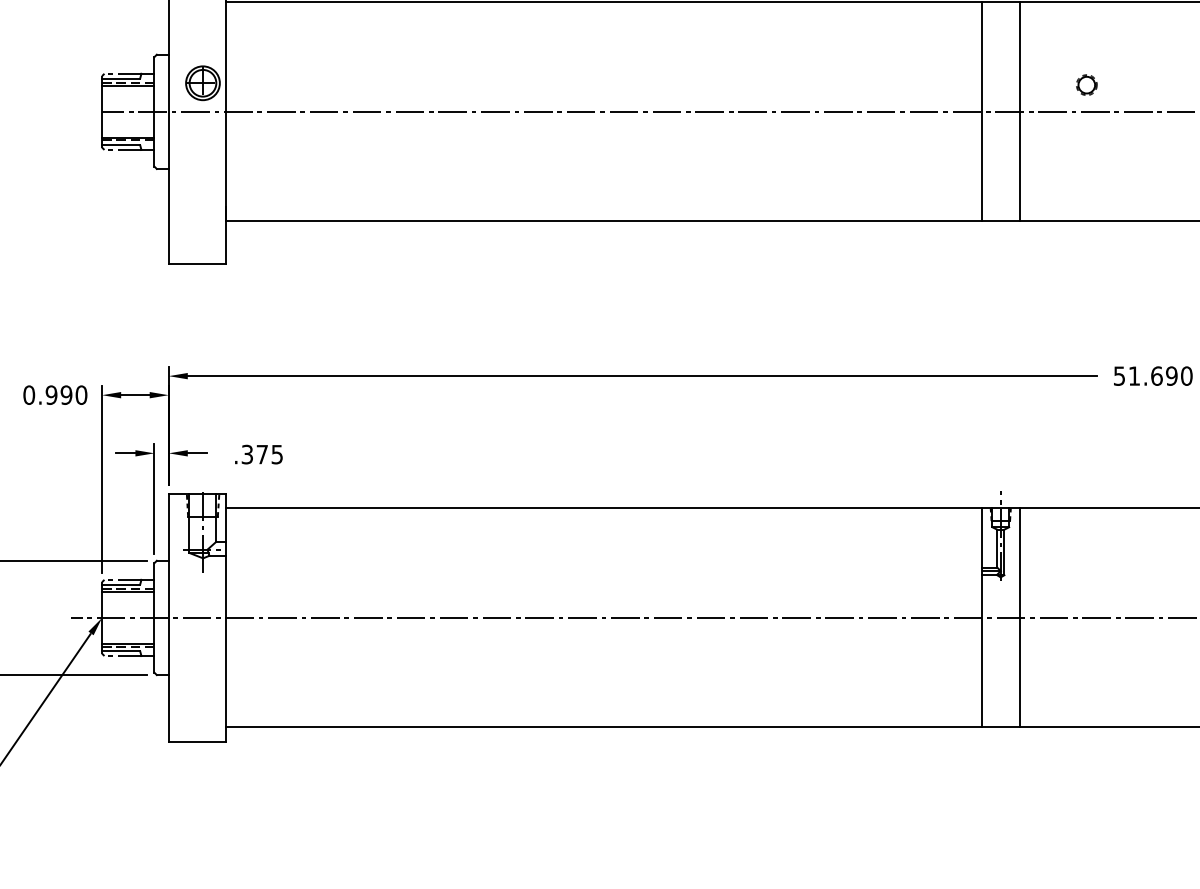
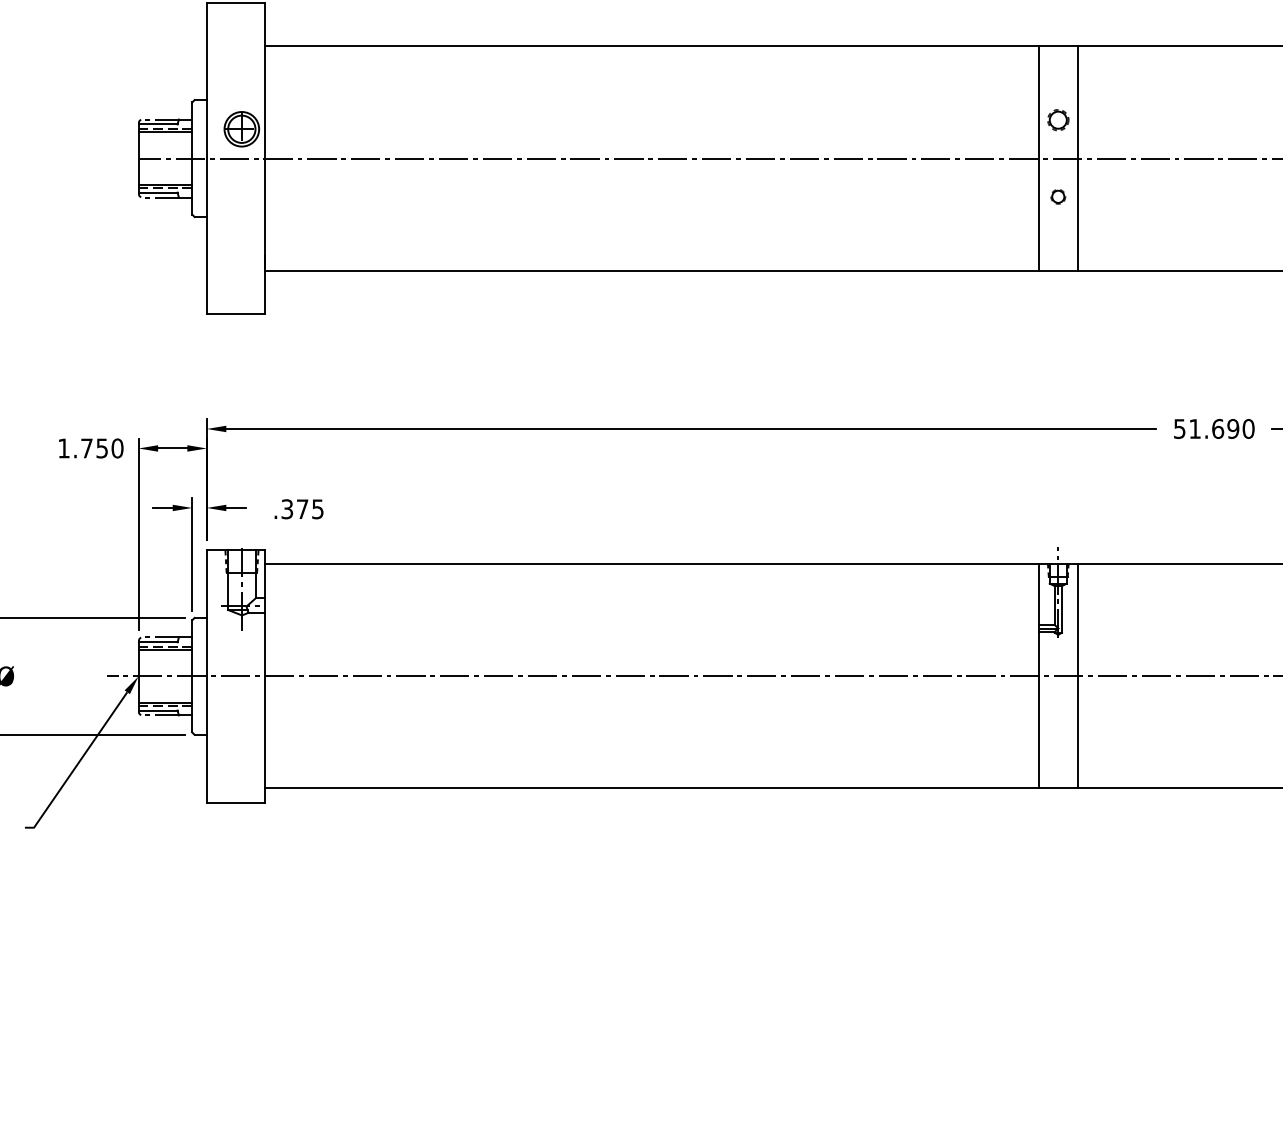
part: (1086, 85) -> (1058, 120), moved
circle: (1001, 148) -> (1058, 196), added
text: (48, 395) -> (83, 448), 0.990 -> 1.750

